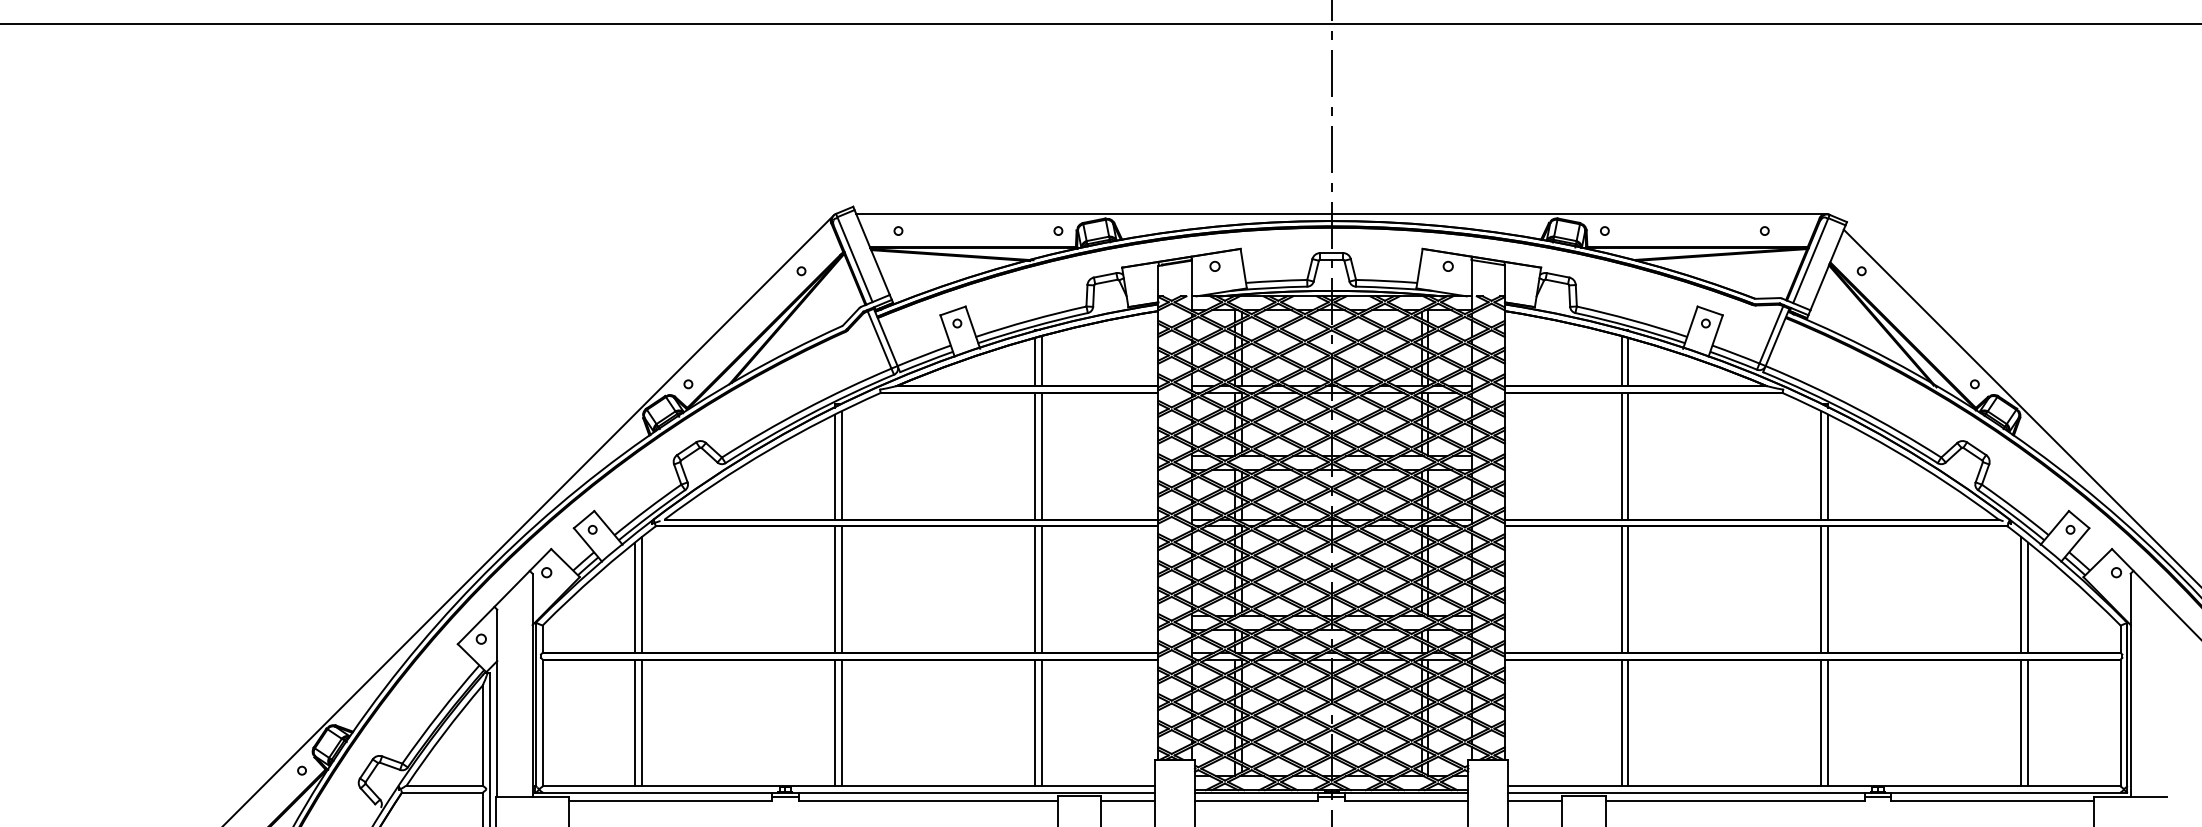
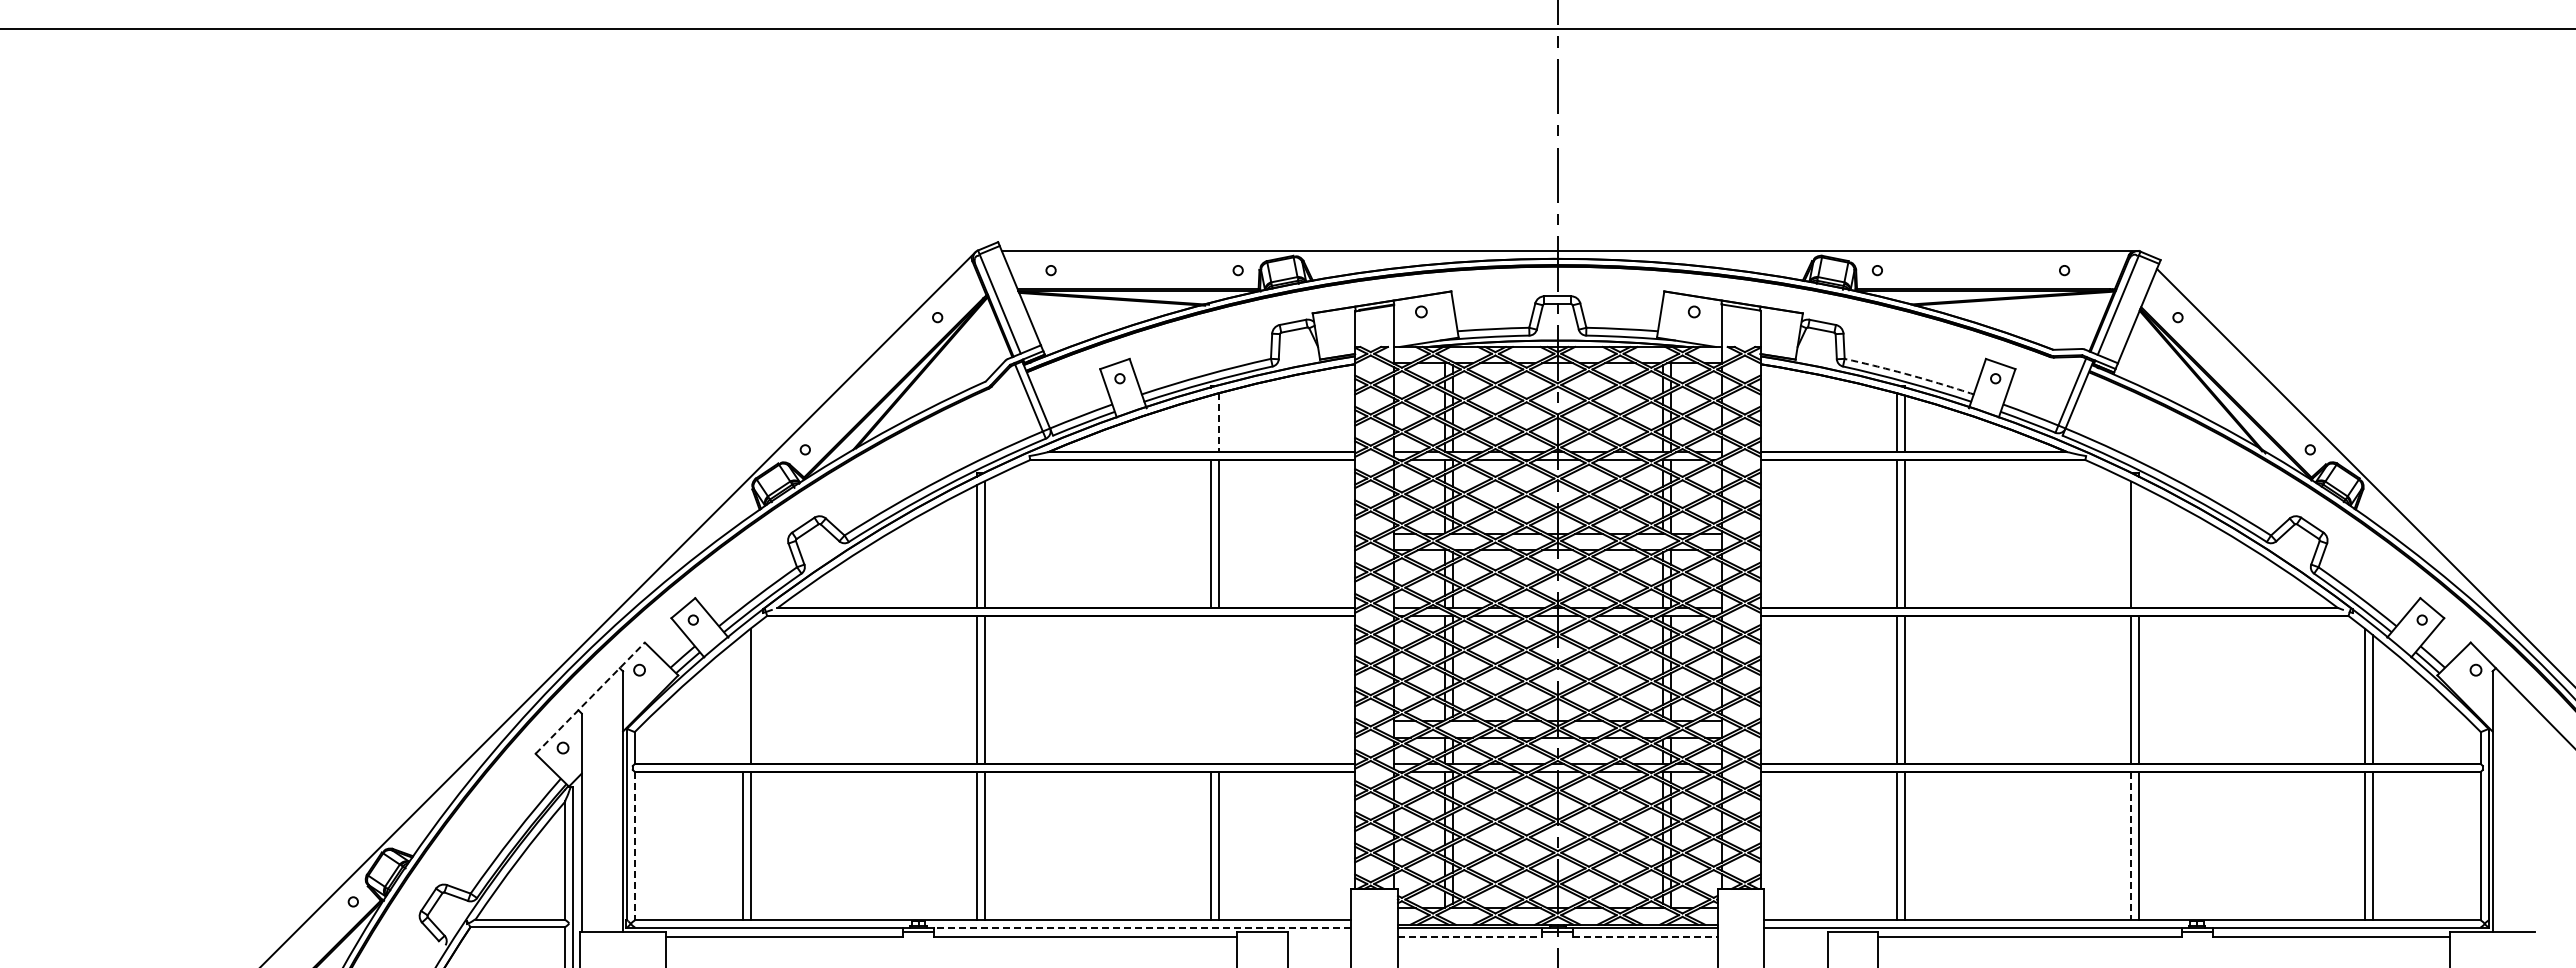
arc: (1633, 320) -> (1910, 375), solid -> dashed
line: (1034, 361) -> (1210, 423), removed
line: (1041, 361) -> (1218, 423), solid -> dashed
line: (1828, 466) -> (2138, 546), removed
line: (1034, 589) -> (1210, 689), removed
line: (1041, 589) -> (1218, 689), removed
line: (504, 596) -> (590, 698), solid -> dashed
line: (635, 597) -> (743, 699), removed
line: (542, 723) -> (634, 846), solid -> dashed
line: (1821, 723) -> (2130, 846), solid -> dashed
line: (976, 792) -> (1142, 927), solid -> dashed
line: (1127, 801) -> (1319, 937), removed
line: (1257, 801) -> (1470, 937), solid -> dashed
line: (1407, 801) -> (1646, 937), solid -> dashed
line: (1534, 801) -> (1795, 937), removed

